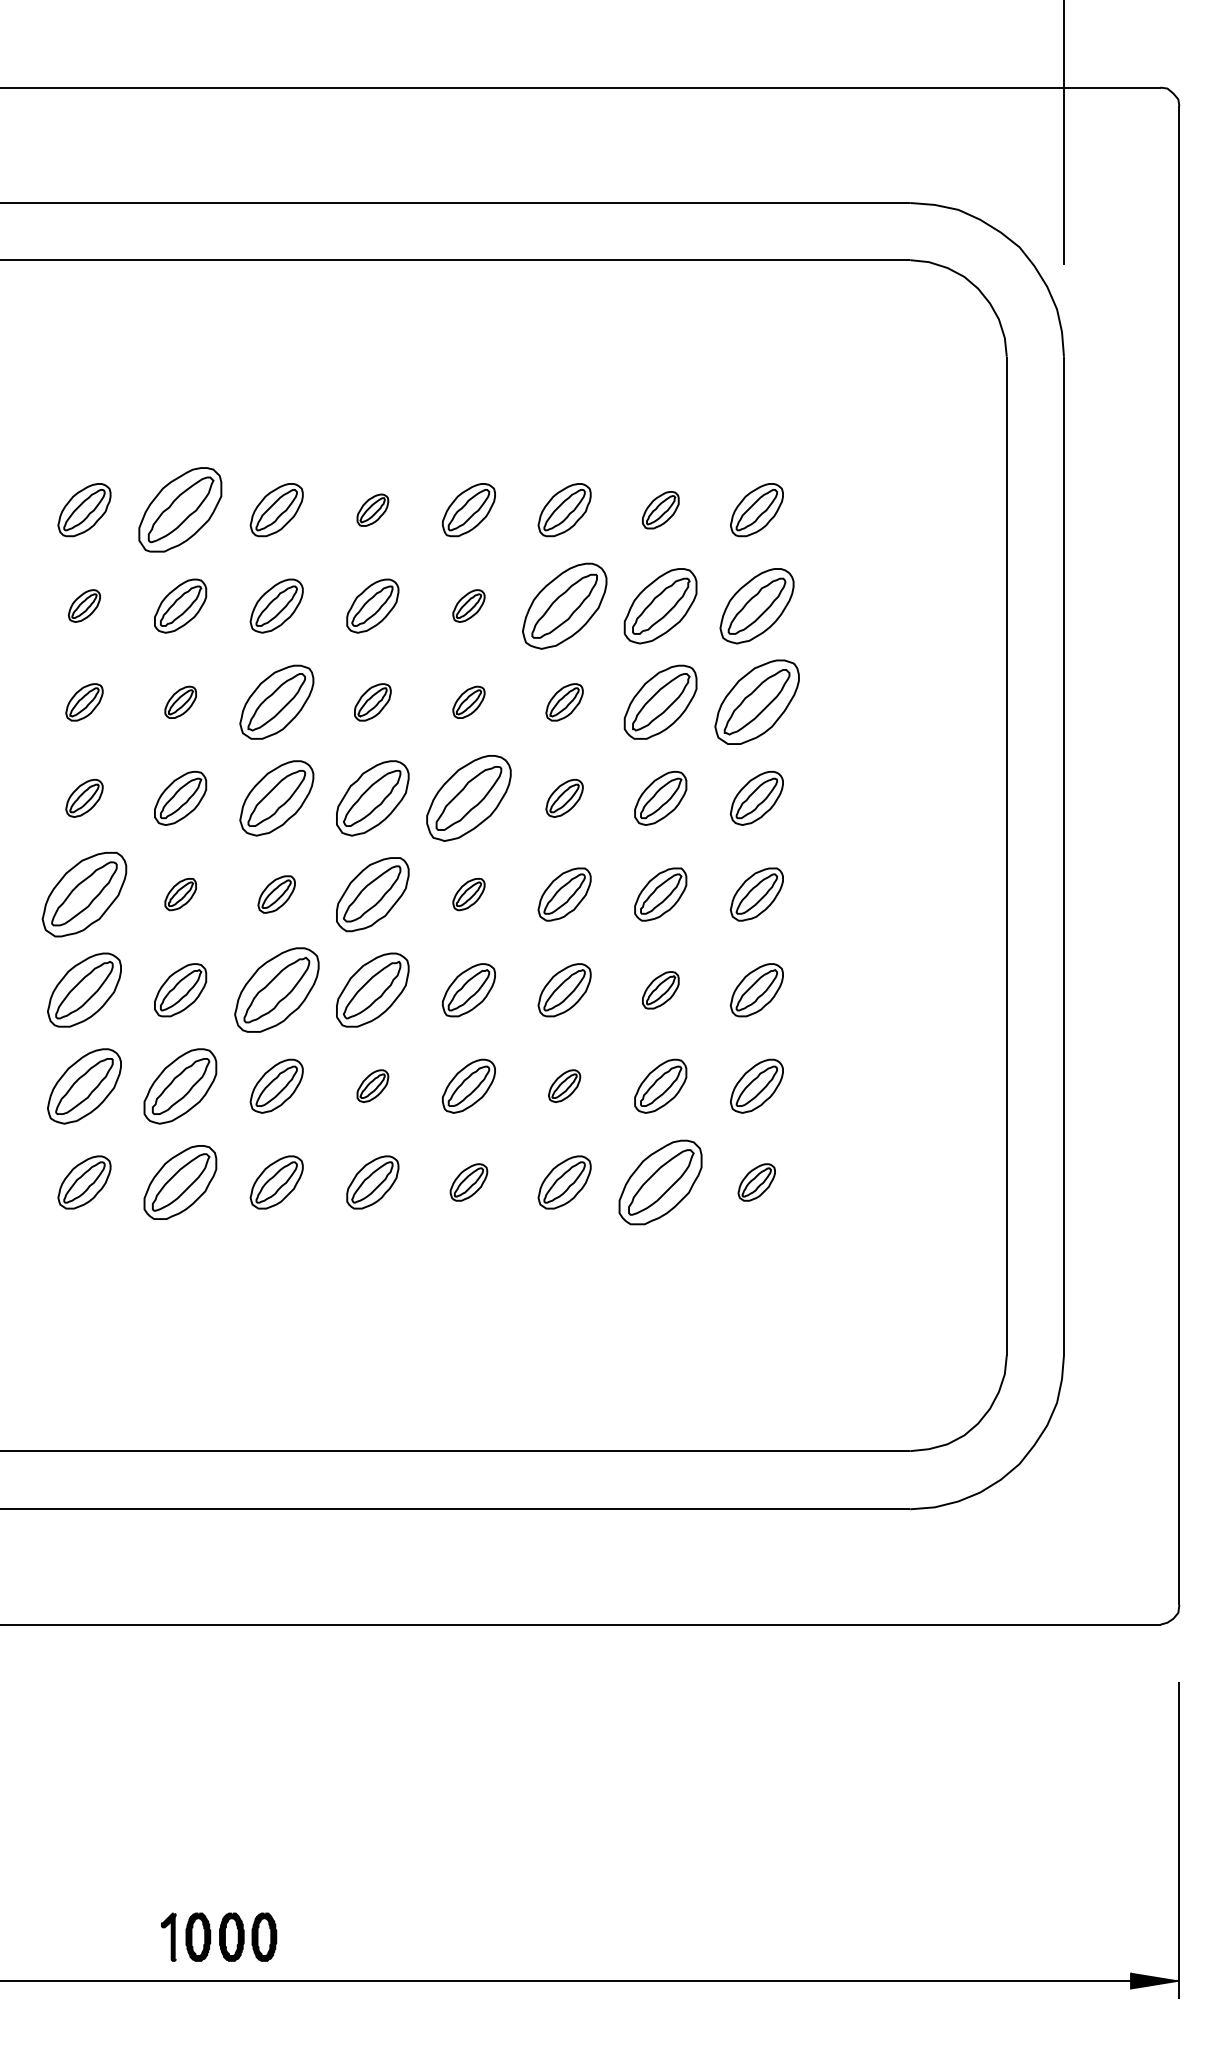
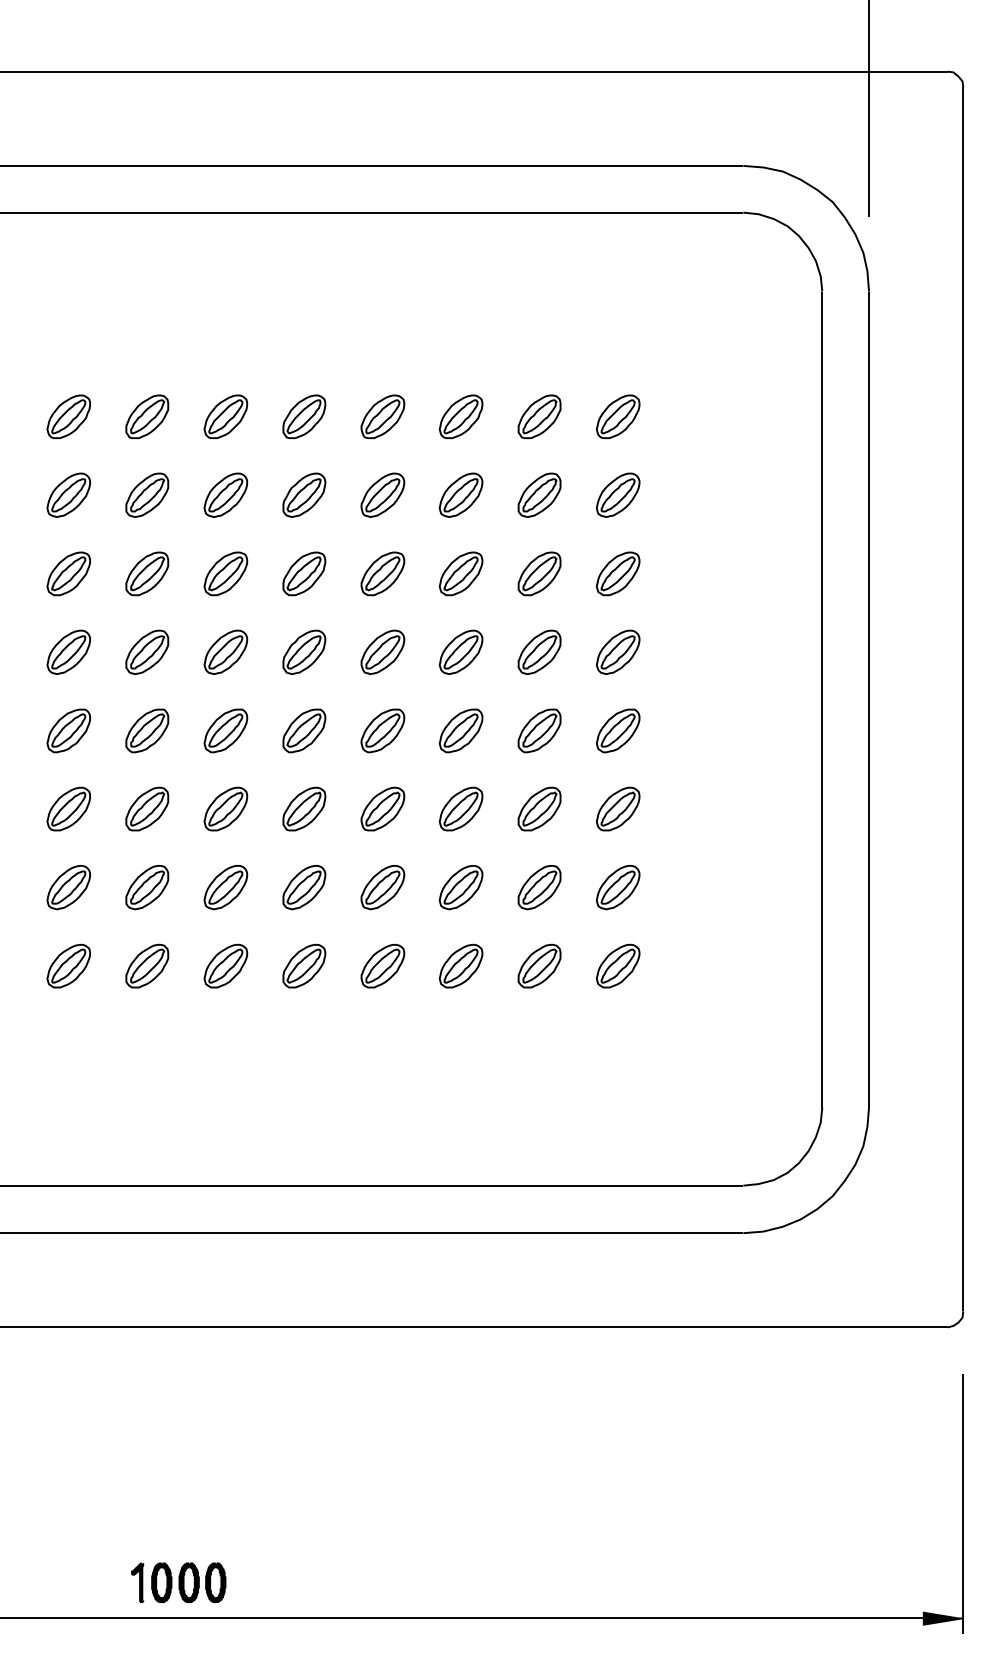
part: (180, 510) -> (147, 417), size x0.62
part: (372, 510) -> (304, 417), size x1.67
part: (660, 510) -> (539, 417), size x1.43
part: (84, 605) -> (68, 494), size x1.67
part: (468, 605) -> (382, 494), size x1.67
part: (564, 605) -> (460, 494), size x0.62
part: (660, 605) -> (539, 494), size x0.71
part: (756, 605) -> (617, 494), size x0.71
part: (84, 702) -> (68, 574), size x1.43
part: (180, 702) -> (147, 574), size x1.67
part: (276, 702) -> (225, 574), size x0.71
part: (372, 702) -> (304, 574), size x1.43
part: (468, 702) -> (382, 574), size x1.67
part: (564, 702) -> (460, 574), size x1.43
part: (660, 702) -> (539, 574), size x0.71
part: (756, 702) -> (617, 574), size x0.62
part: (84, 798) -> (68, 652), size x1.43
part: (276, 798) -> (225, 652), size x0.71
part: (372, 798) -> (304, 652), size x0.71
part: (468, 798) -> (382, 652), size x0.62
part: (564, 798) -> (460, 652), size x1.43
part: (84, 894) -> (68, 730), size x0.62
part: (180, 894) -> (147, 730), size x1.67
part: (276, 894) -> (225, 730), size x1.43
part: (372, 894) -> (304, 730), size x0.71
part: (468, 894) -> (382, 730), size x1.67
part: (84, 990) -> (68, 809), size x0.71
part: (276, 990) -> (225, 809), size x0.62
part: (372, 990) -> (304, 809), size x0.71
part: (660, 990) -> (539, 809), size x1.43
part: (84, 1085) -> (68, 886), size x0.71
part: (180, 1085) -> (147, 886), size x0.71
part: (372, 1085) -> (304, 886), size x1.67
part: (564, 1085) -> (460, 886), size x1.67
part: (180, 1182) -> (147, 966), size x0.71
part: (468, 1182) -> (382, 966), size x1.43
part: (660, 1182) -> (539, 966), size x0.62
part: (756, 1182) -> (617, 966), size x1.43

